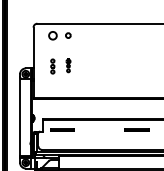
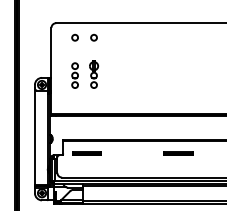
circle: (52, 35) -> (74, 37), size x0.62
part: (68, 65) -> (94, 74), size x1.67
part: (52, 66) -> (74, 75), size x1.43

